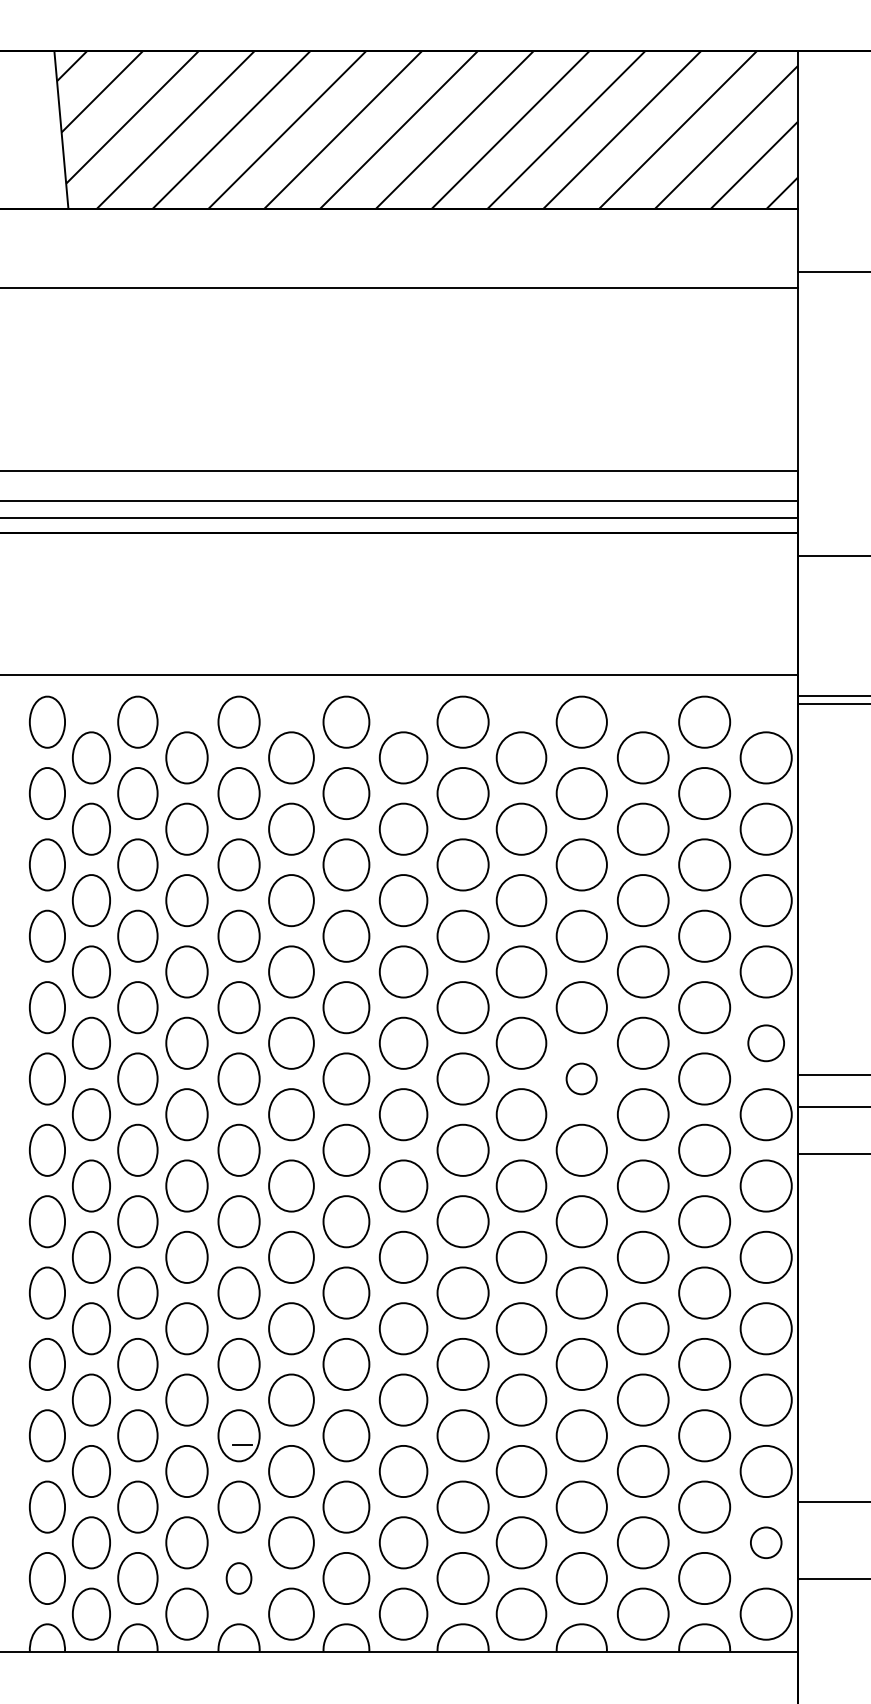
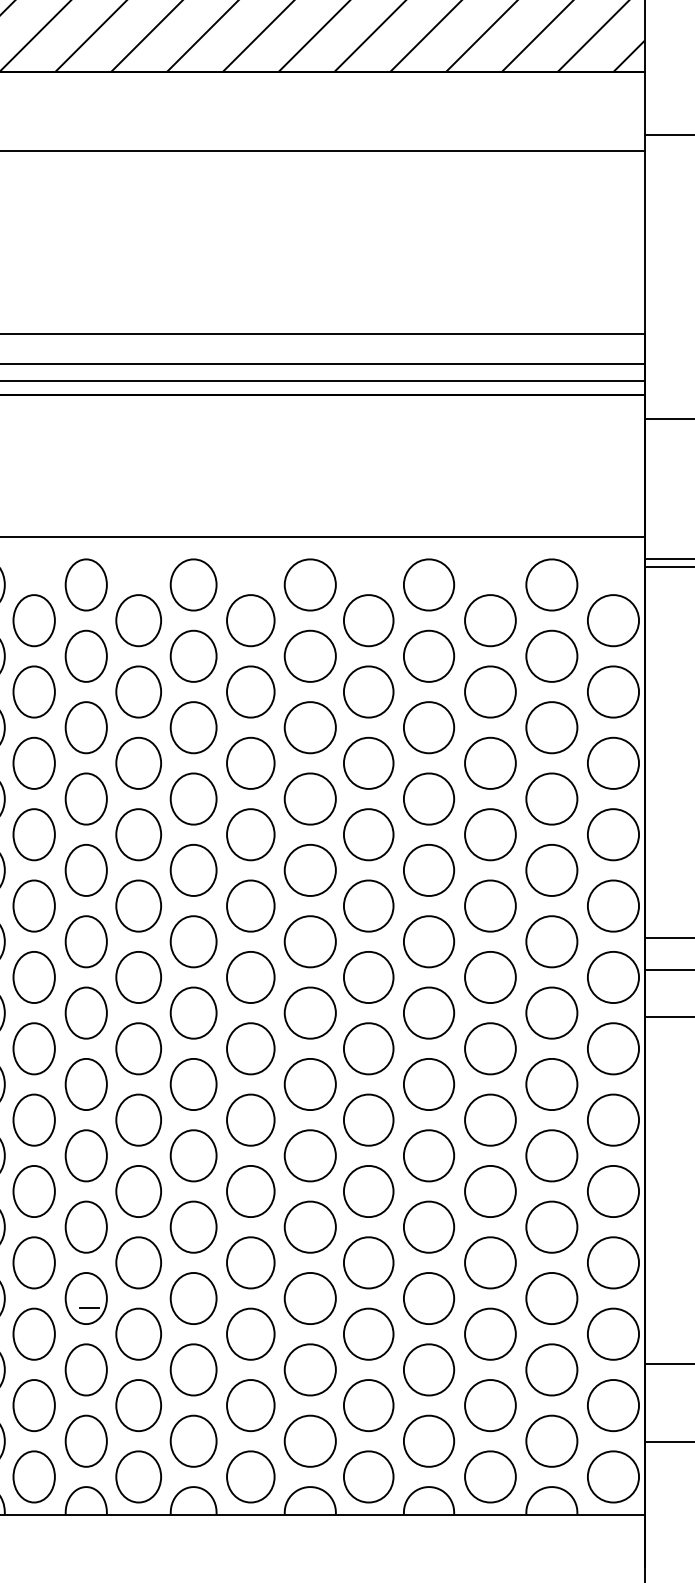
circle: (765, 1042) -> (612, 905), size x1.43
part: (581, 1078) -> (428, 941), size x1.67
circle: (765, 1542) -> (612, 1405), size x1.67
part: (238, 1578) -> (85, 1441), size x1.67

